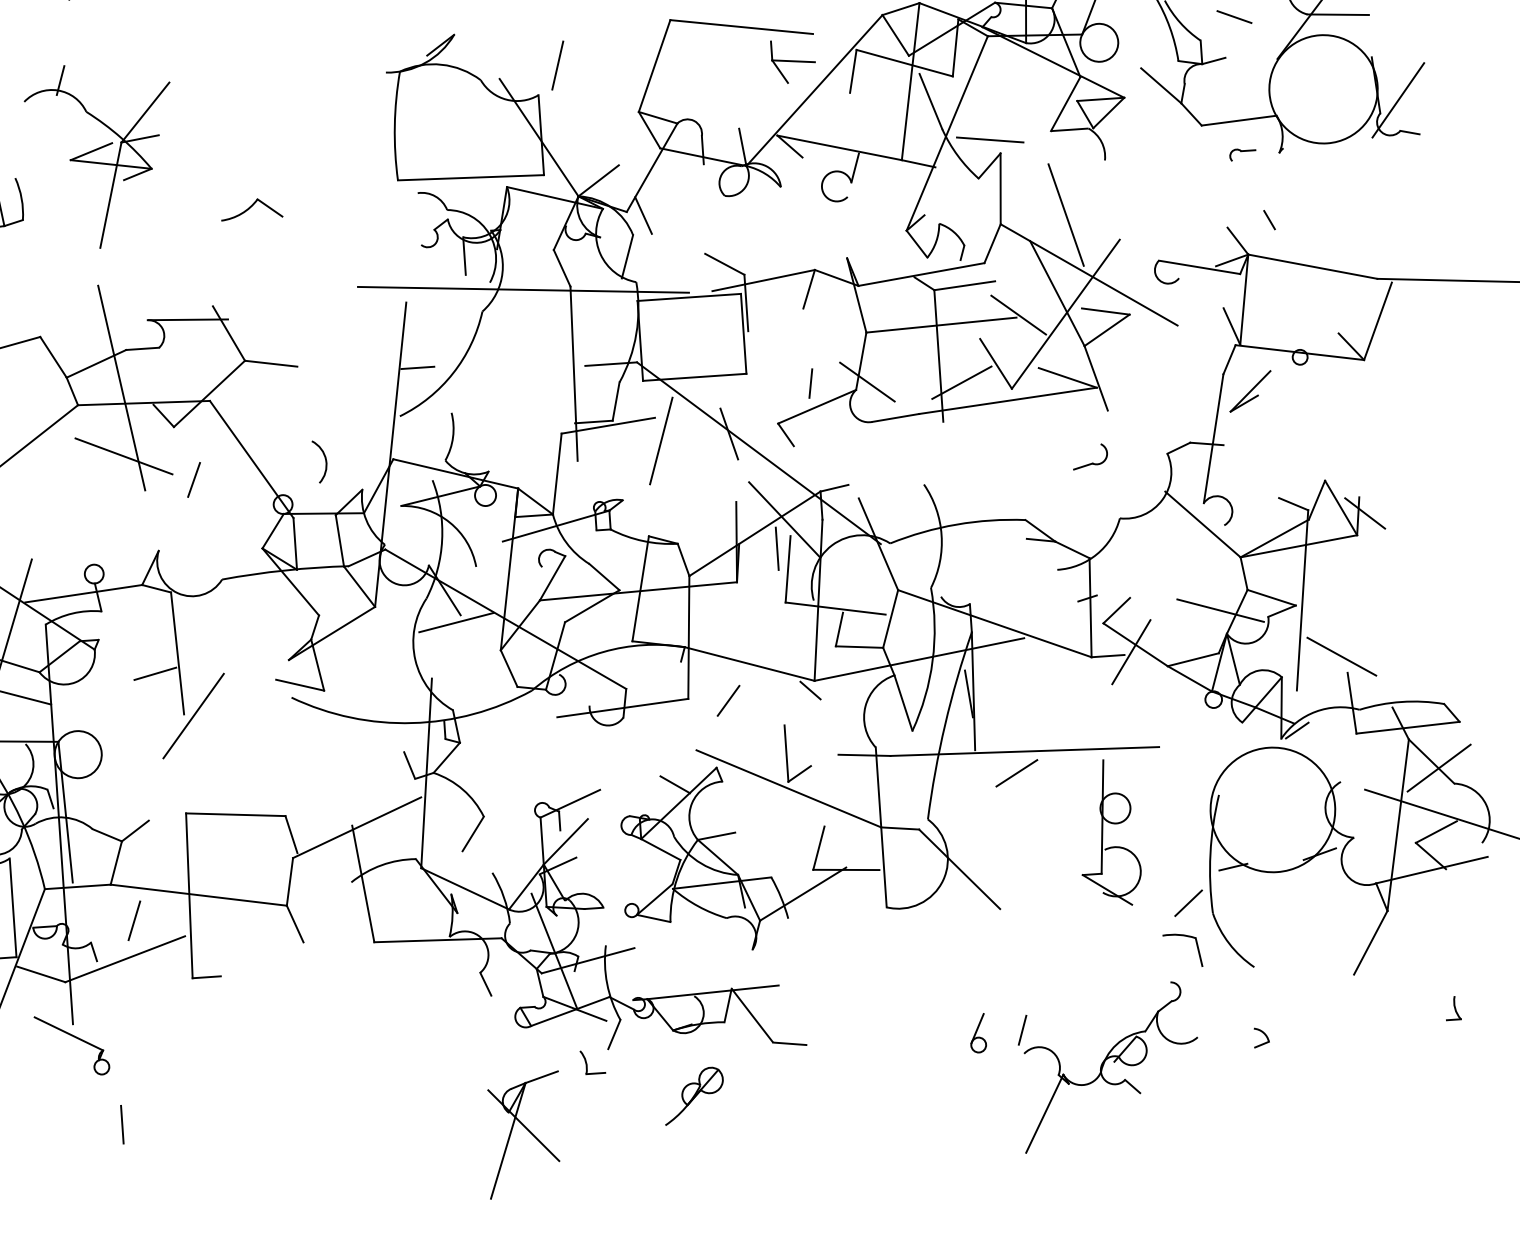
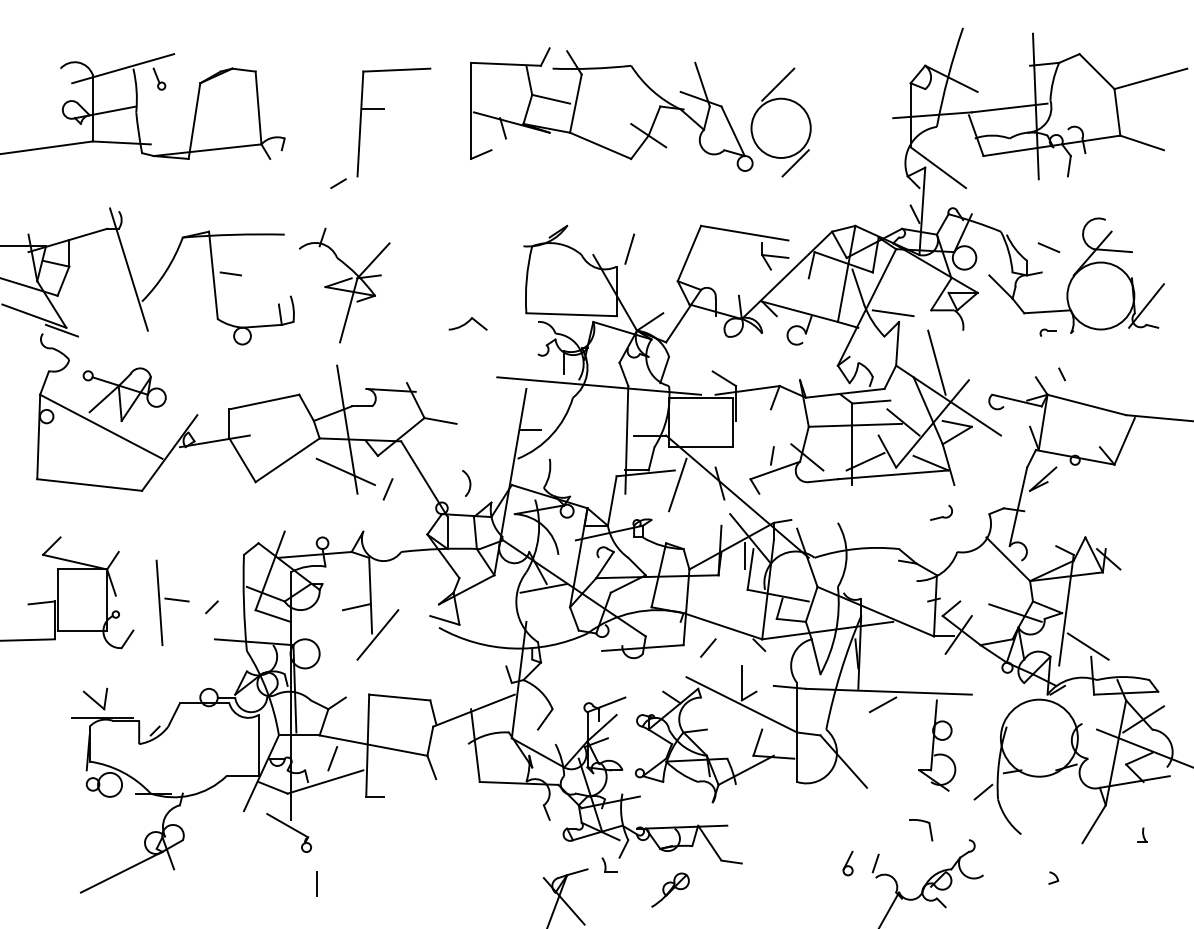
part: (250, 208) -> (467, 323), moved
line: (642, 214) -> (675, 344), removed
part: (1196, 950) -> (929, 830), moved
part: (1453, 1007) -> (1142, 834), moved
part: (1261, 1036) -> (1053, 877), moved

